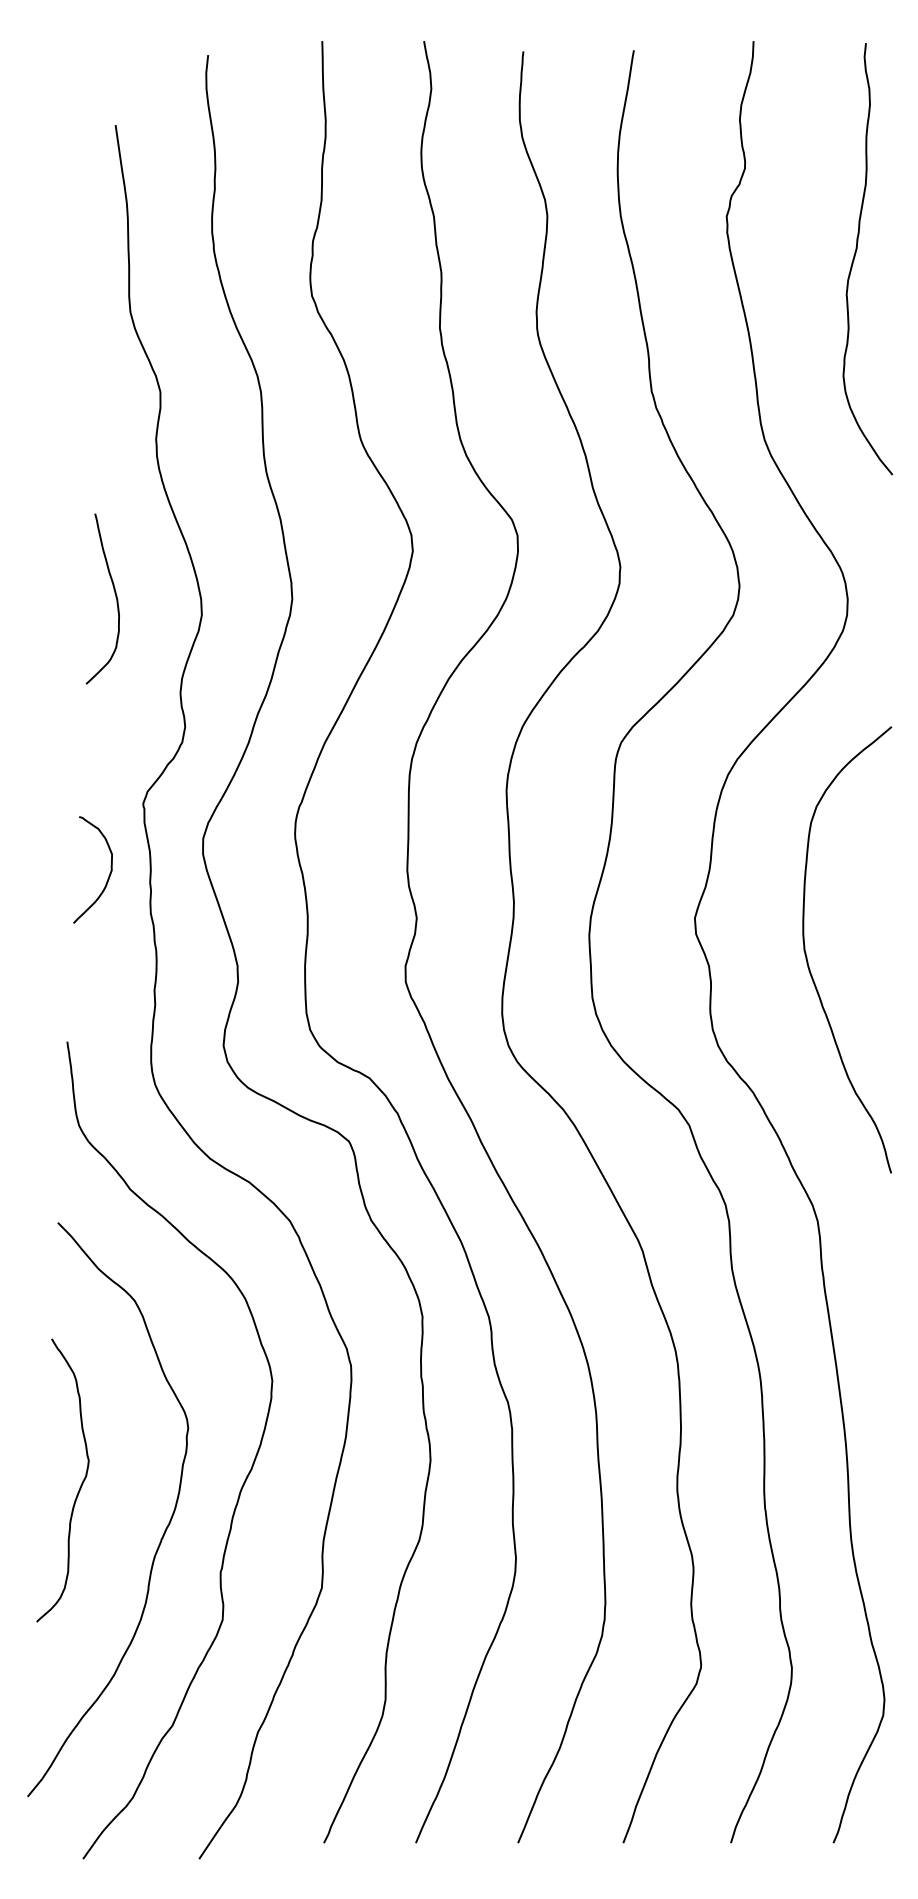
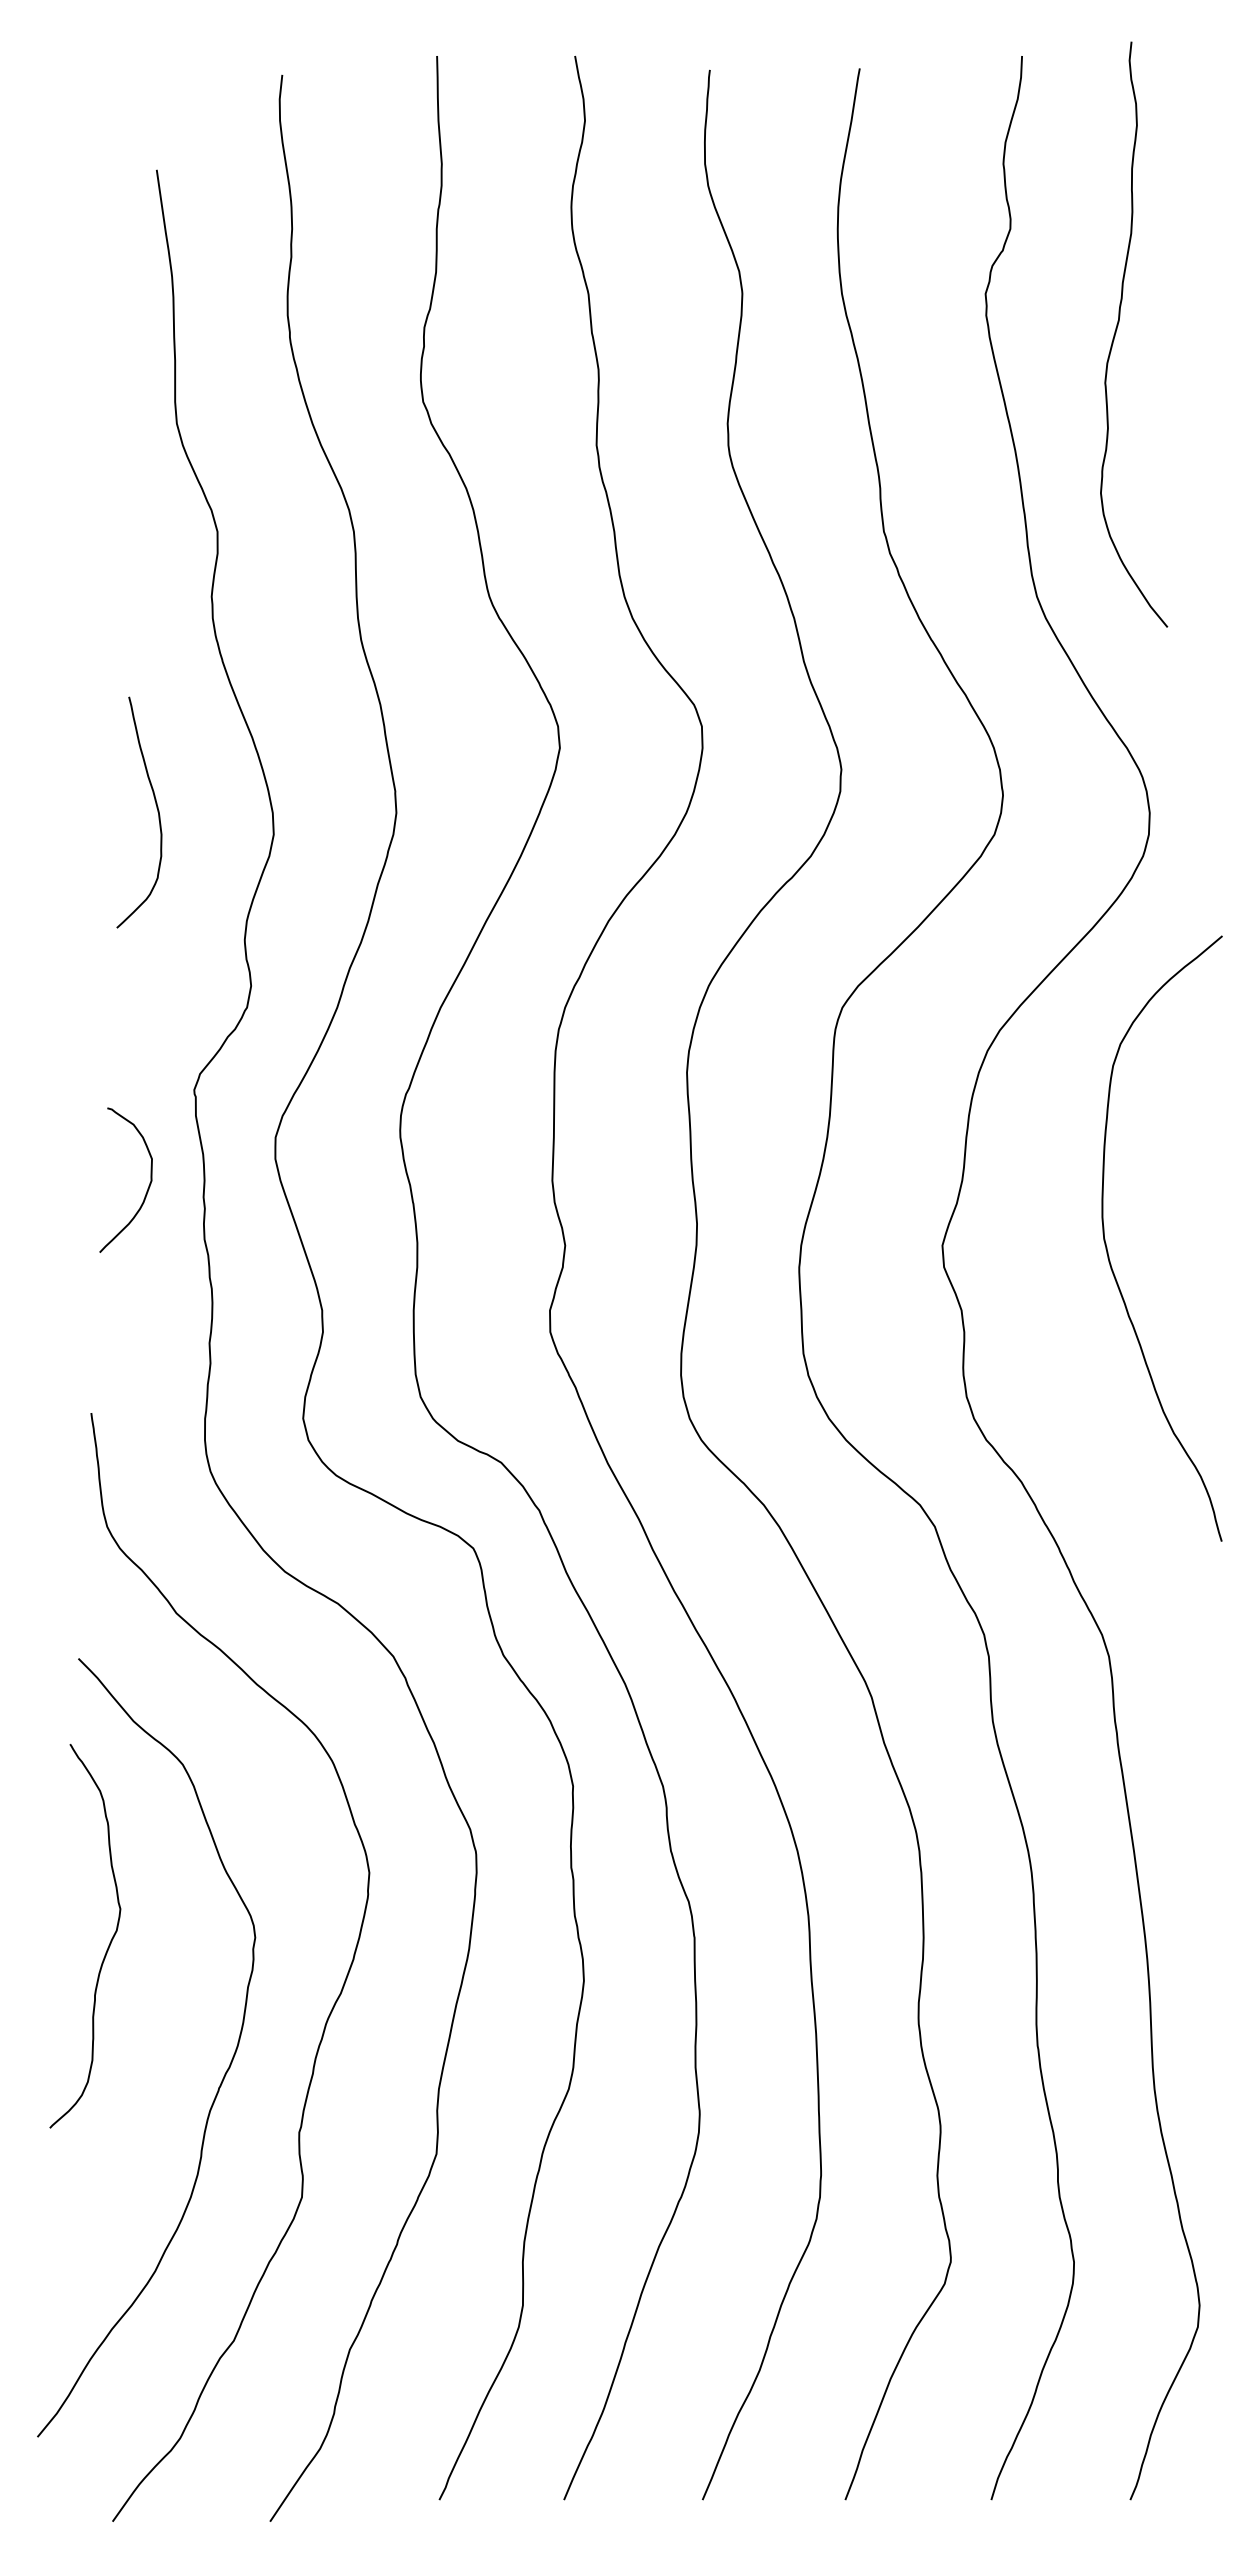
curve: (855, 255) -> (1117, 329), moved
curve: (807, 959) -> (1108, 1251), moved
curve: (79, 1488) -> (107, 1947), moved

